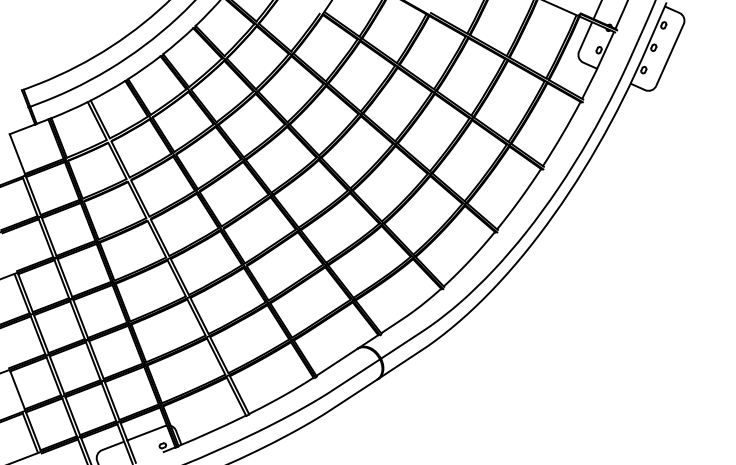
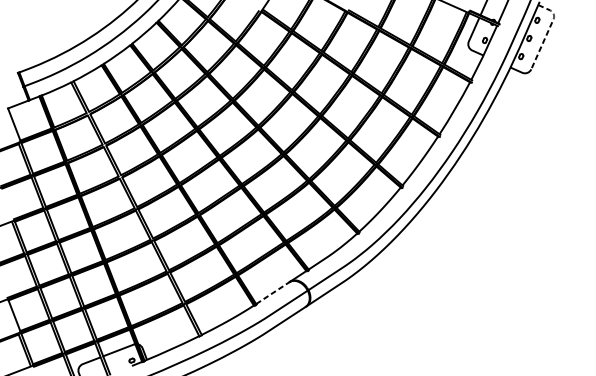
line: (677, 38) -> (548, 30), solid -> dashed
line: (336, 362) -> (272, 293), solid -> dashed

